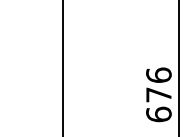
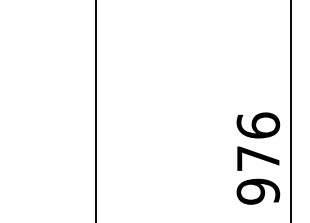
text: (158, 114) -> (257, 191), 676 -> 976

